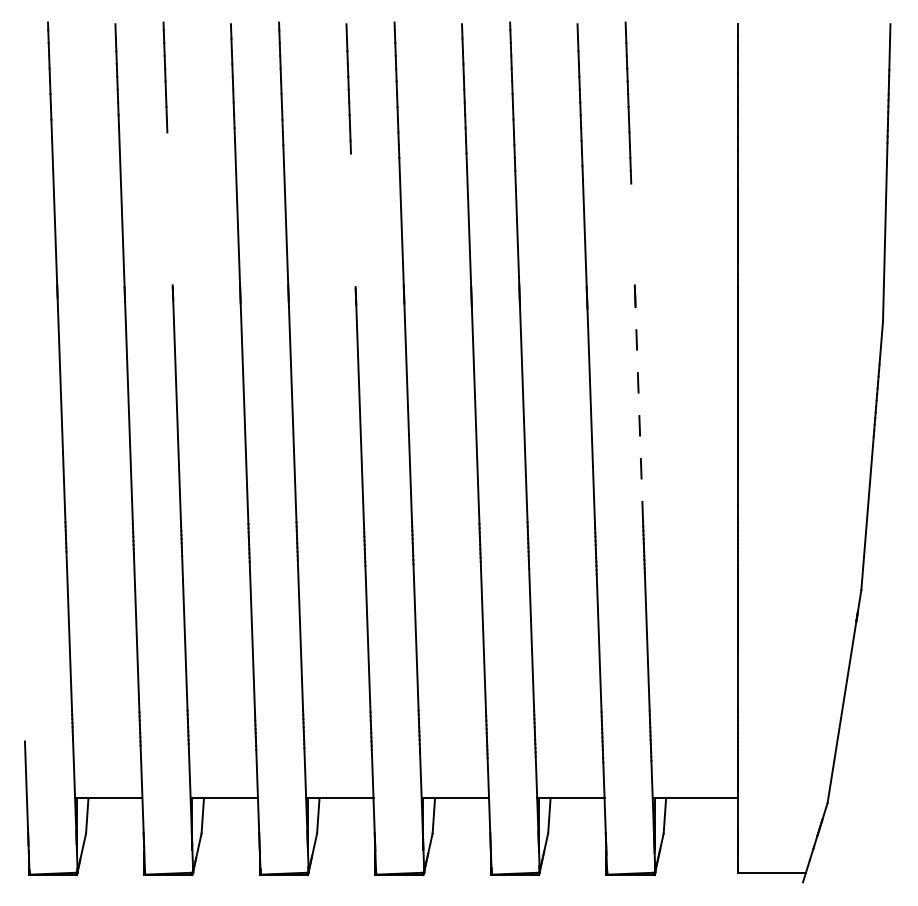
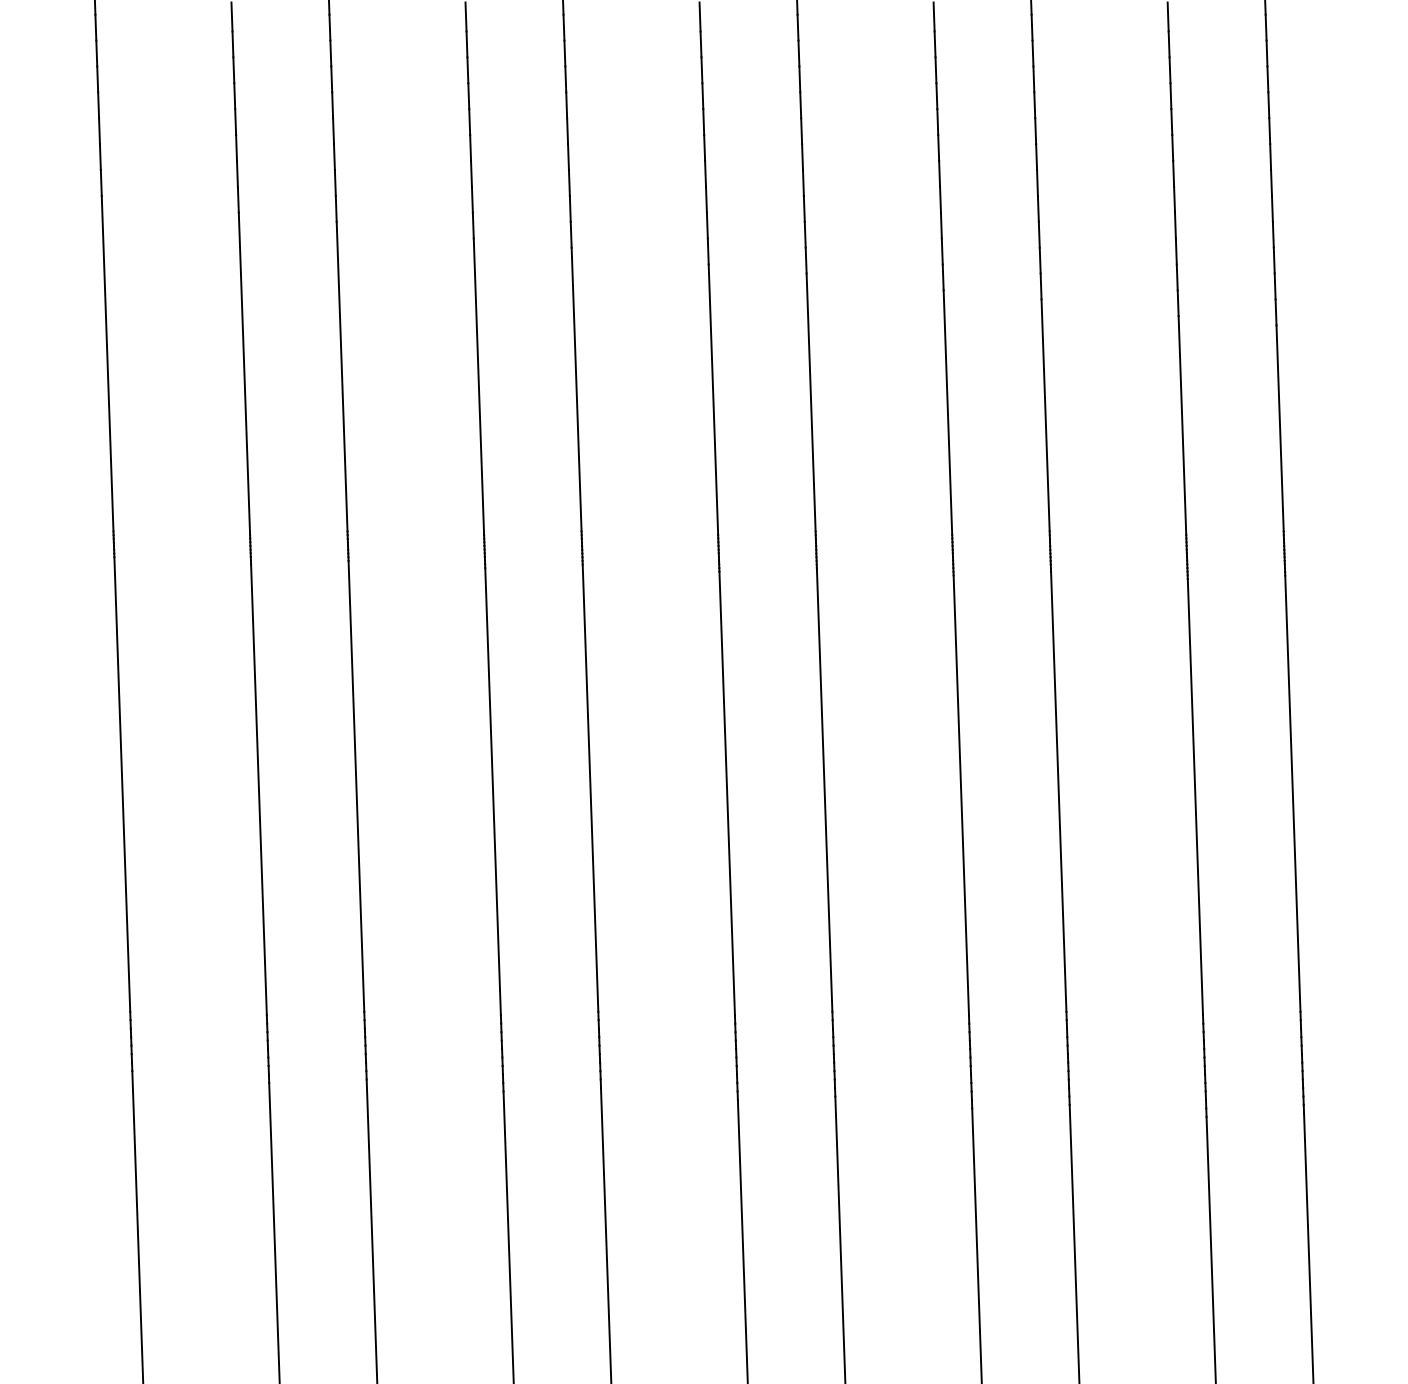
line: (169, 208) -> (341, 375), added
line: (352, 220) -> (711, 400), added
line: (632, 234) -> (1279, 428), added
line: (639, 414) -> (1293, 793), dashed -> solid

